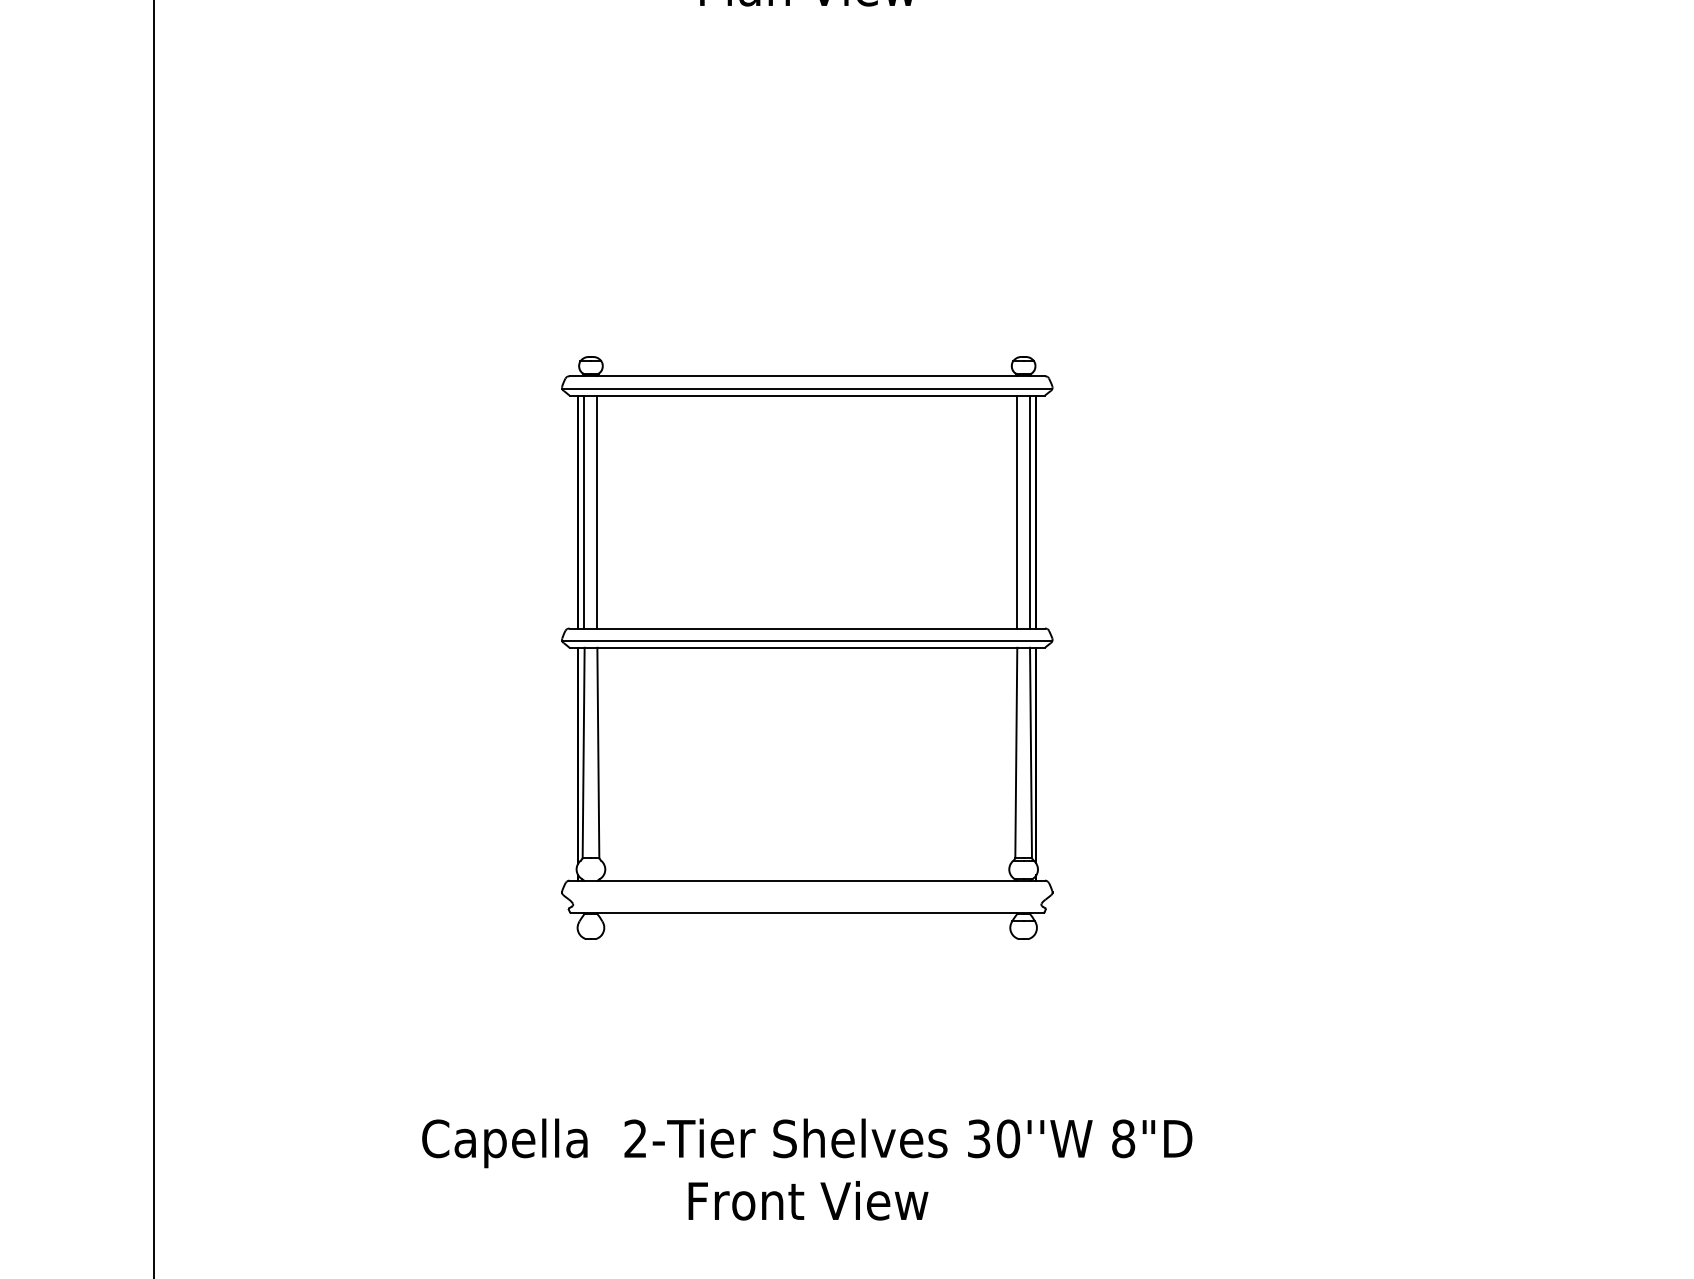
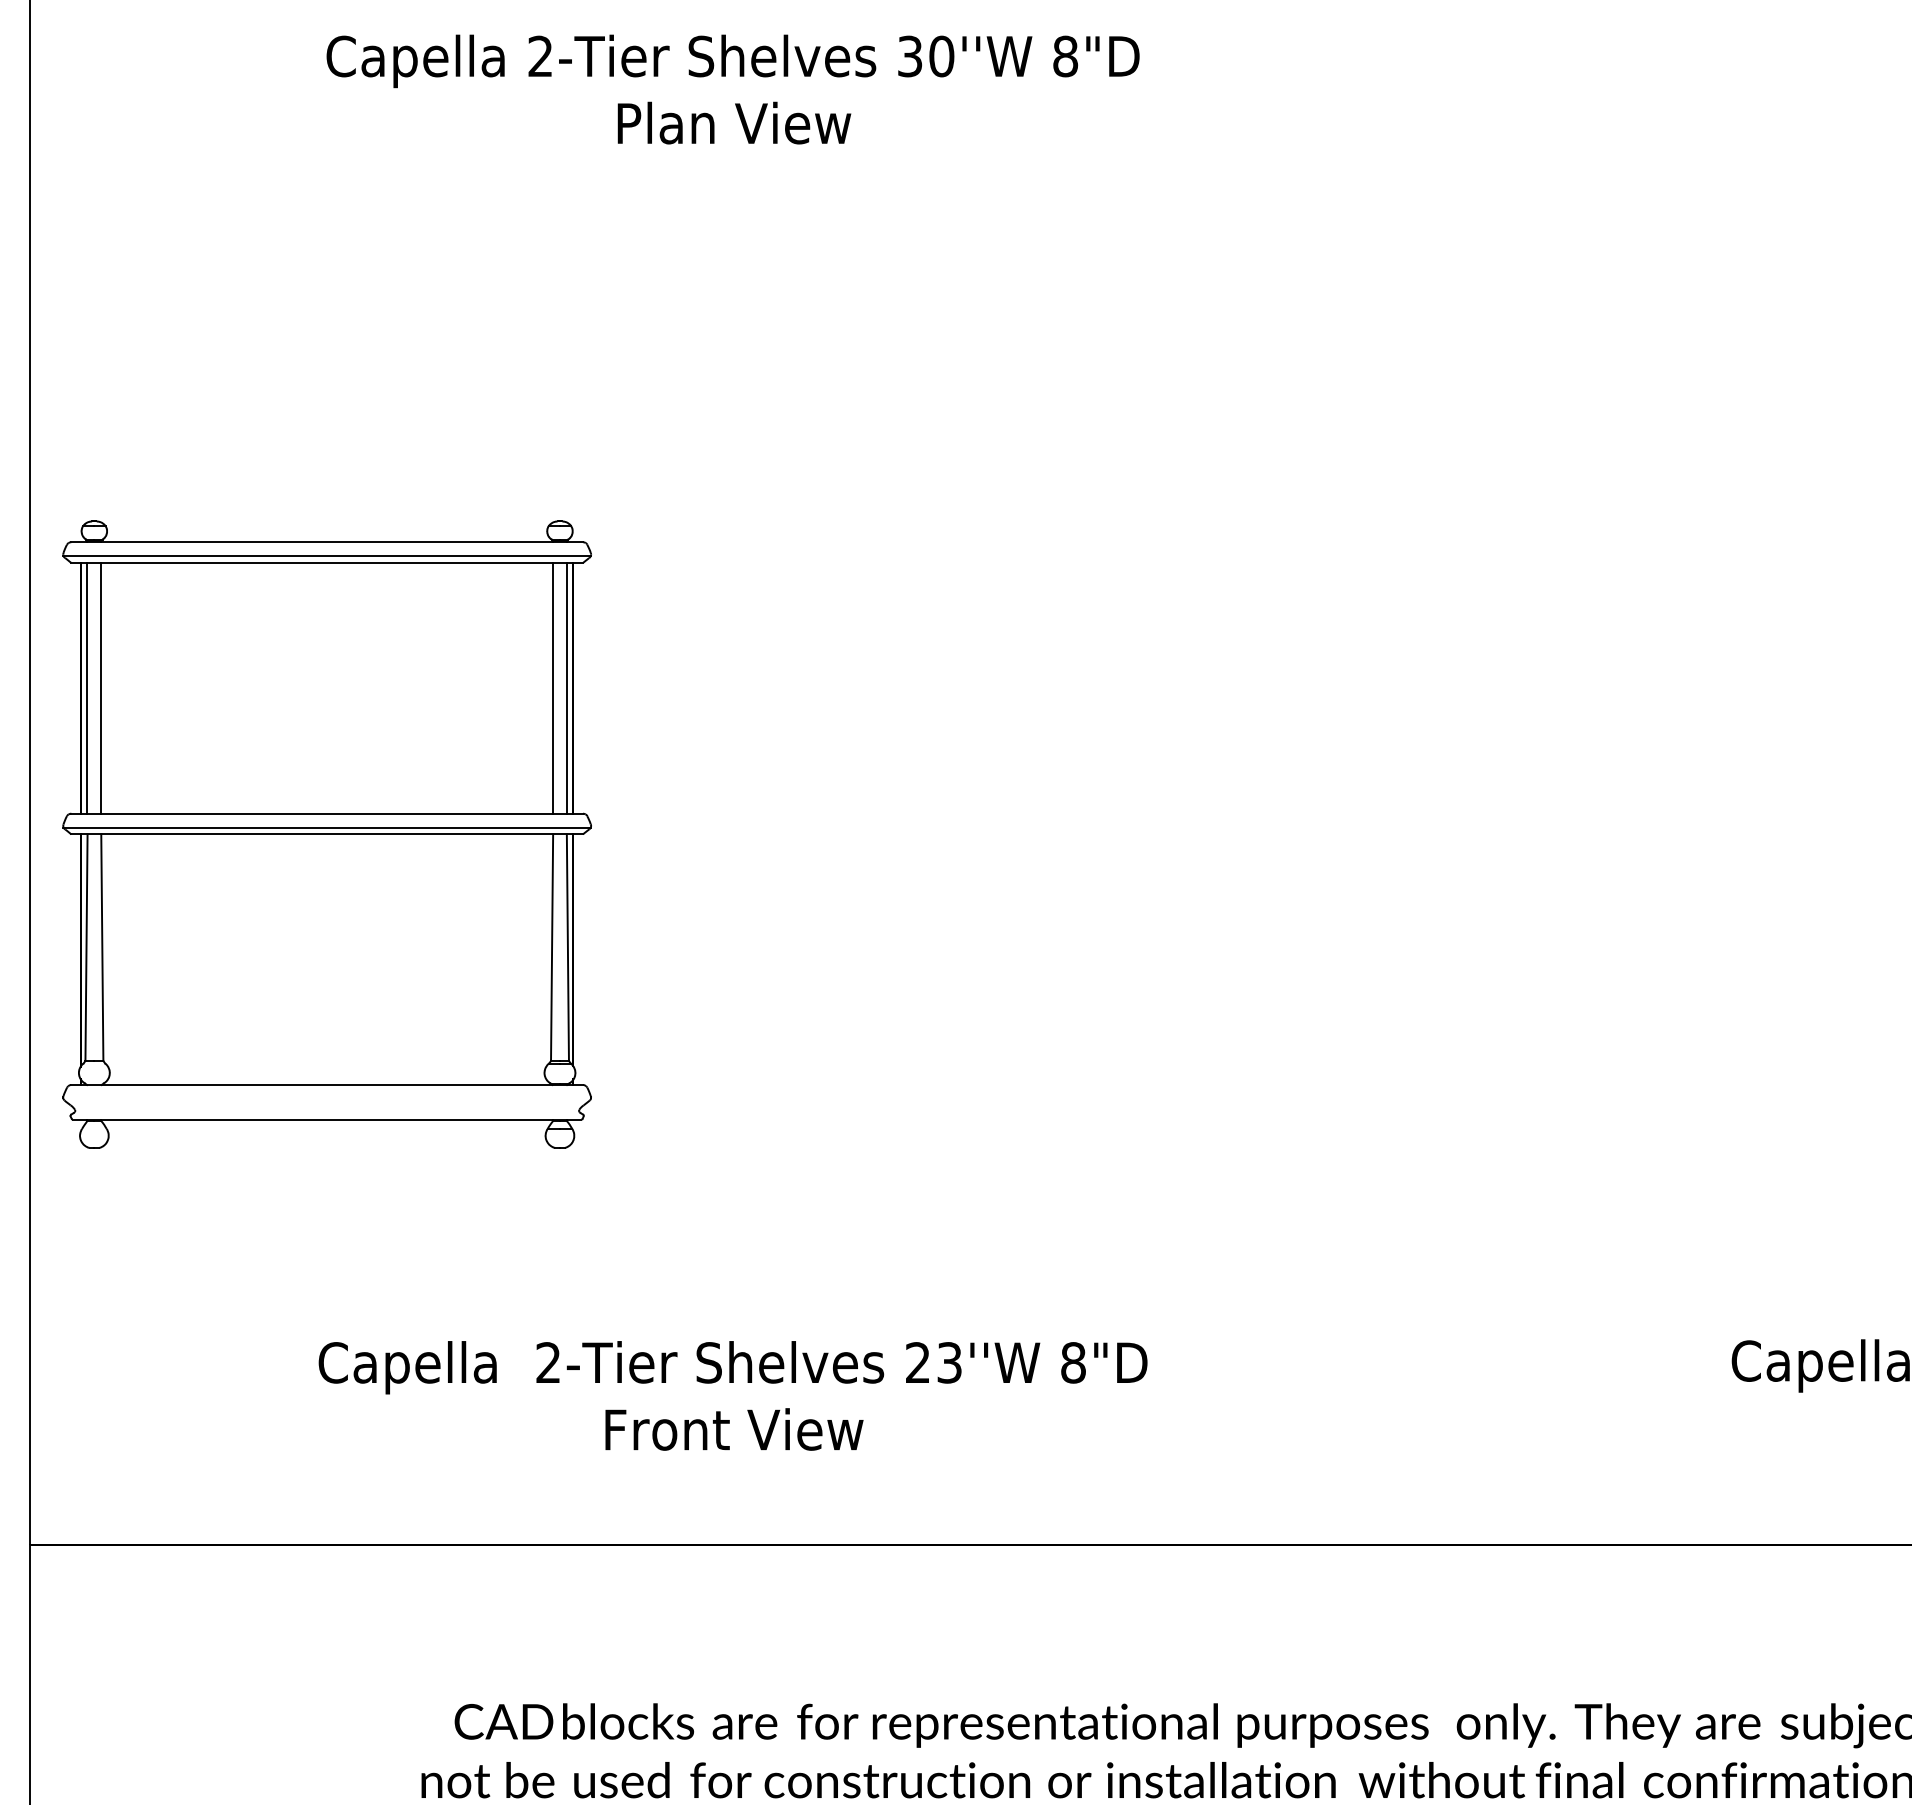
part: (806, 647) -> (326, 834), moved
text: (994, 1138) -> (934, 1362), 30''W -> 23''W

